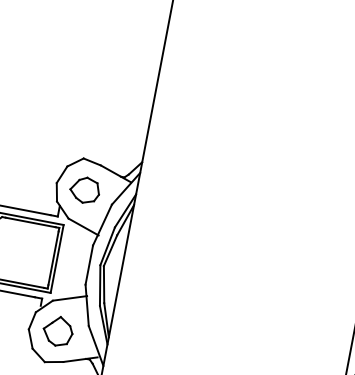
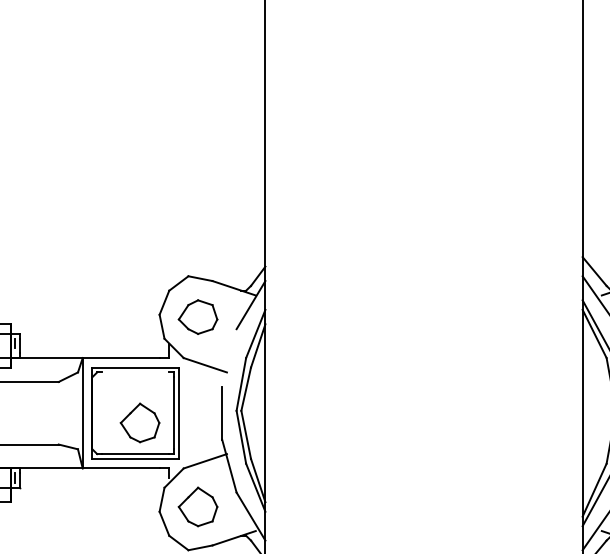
line: (30, 222) -> (135, 372), removed
line: (102, 224) -> (229, 357), removed
part: (26, 260) -> (139, 422), added

